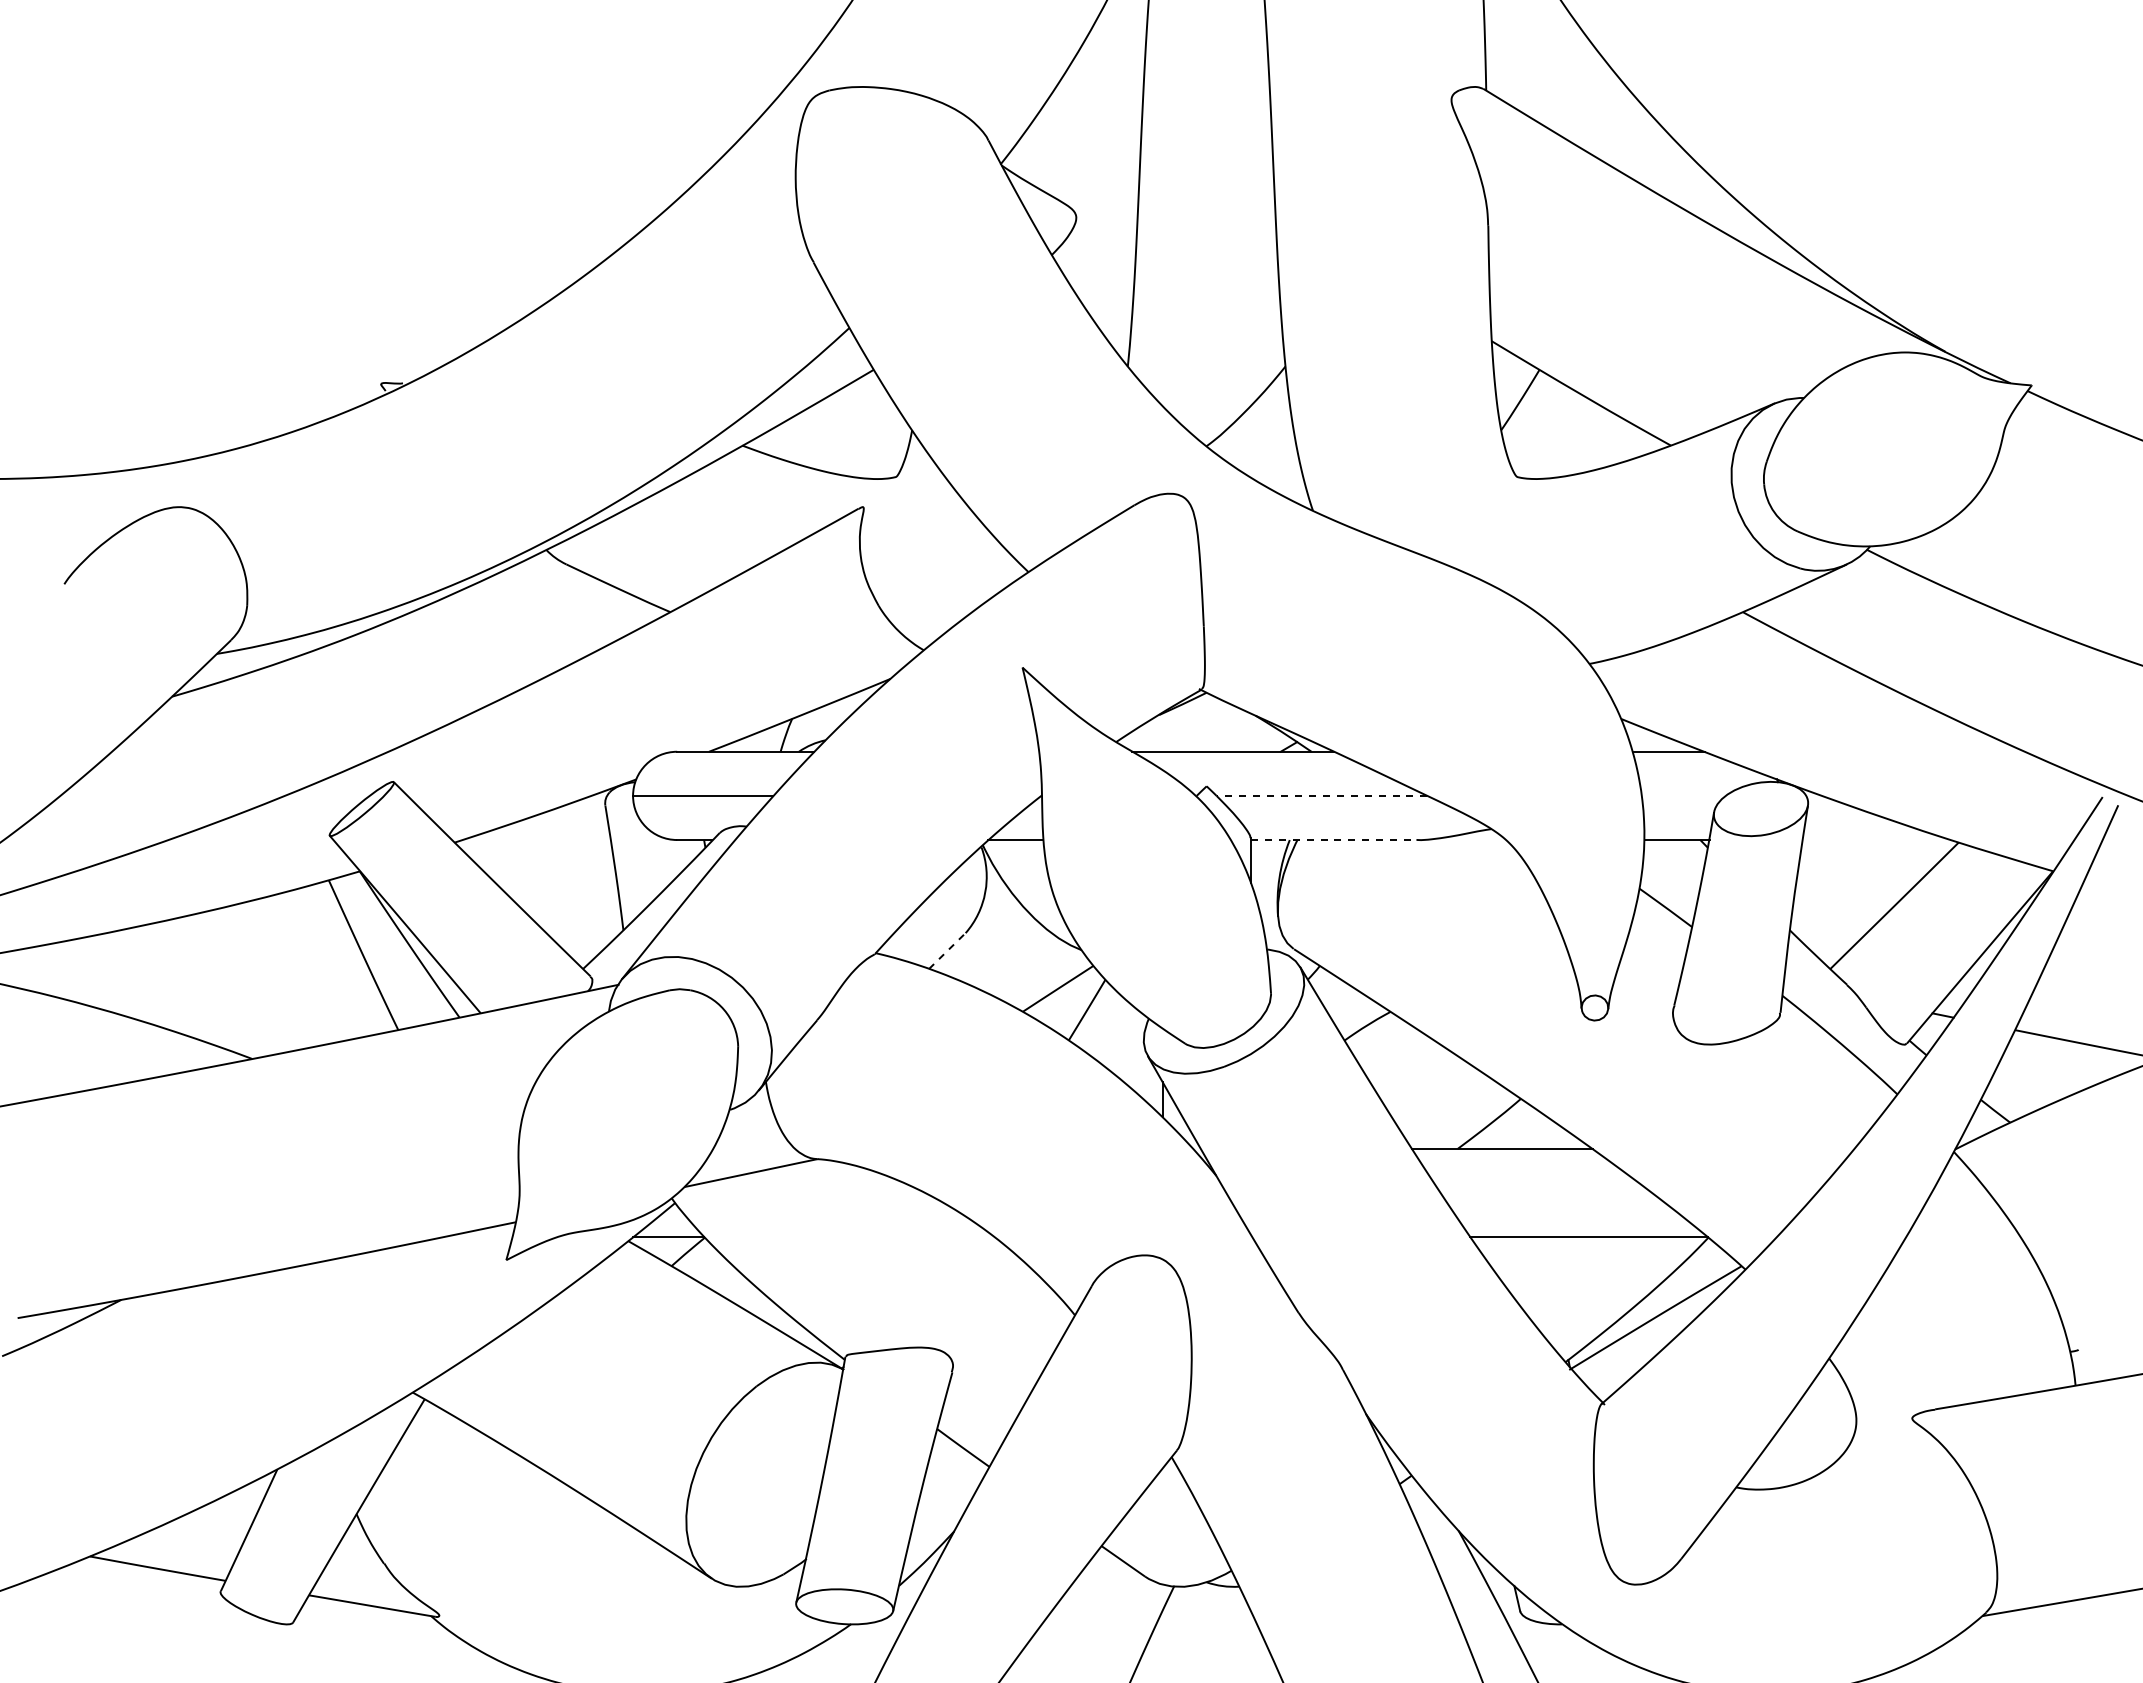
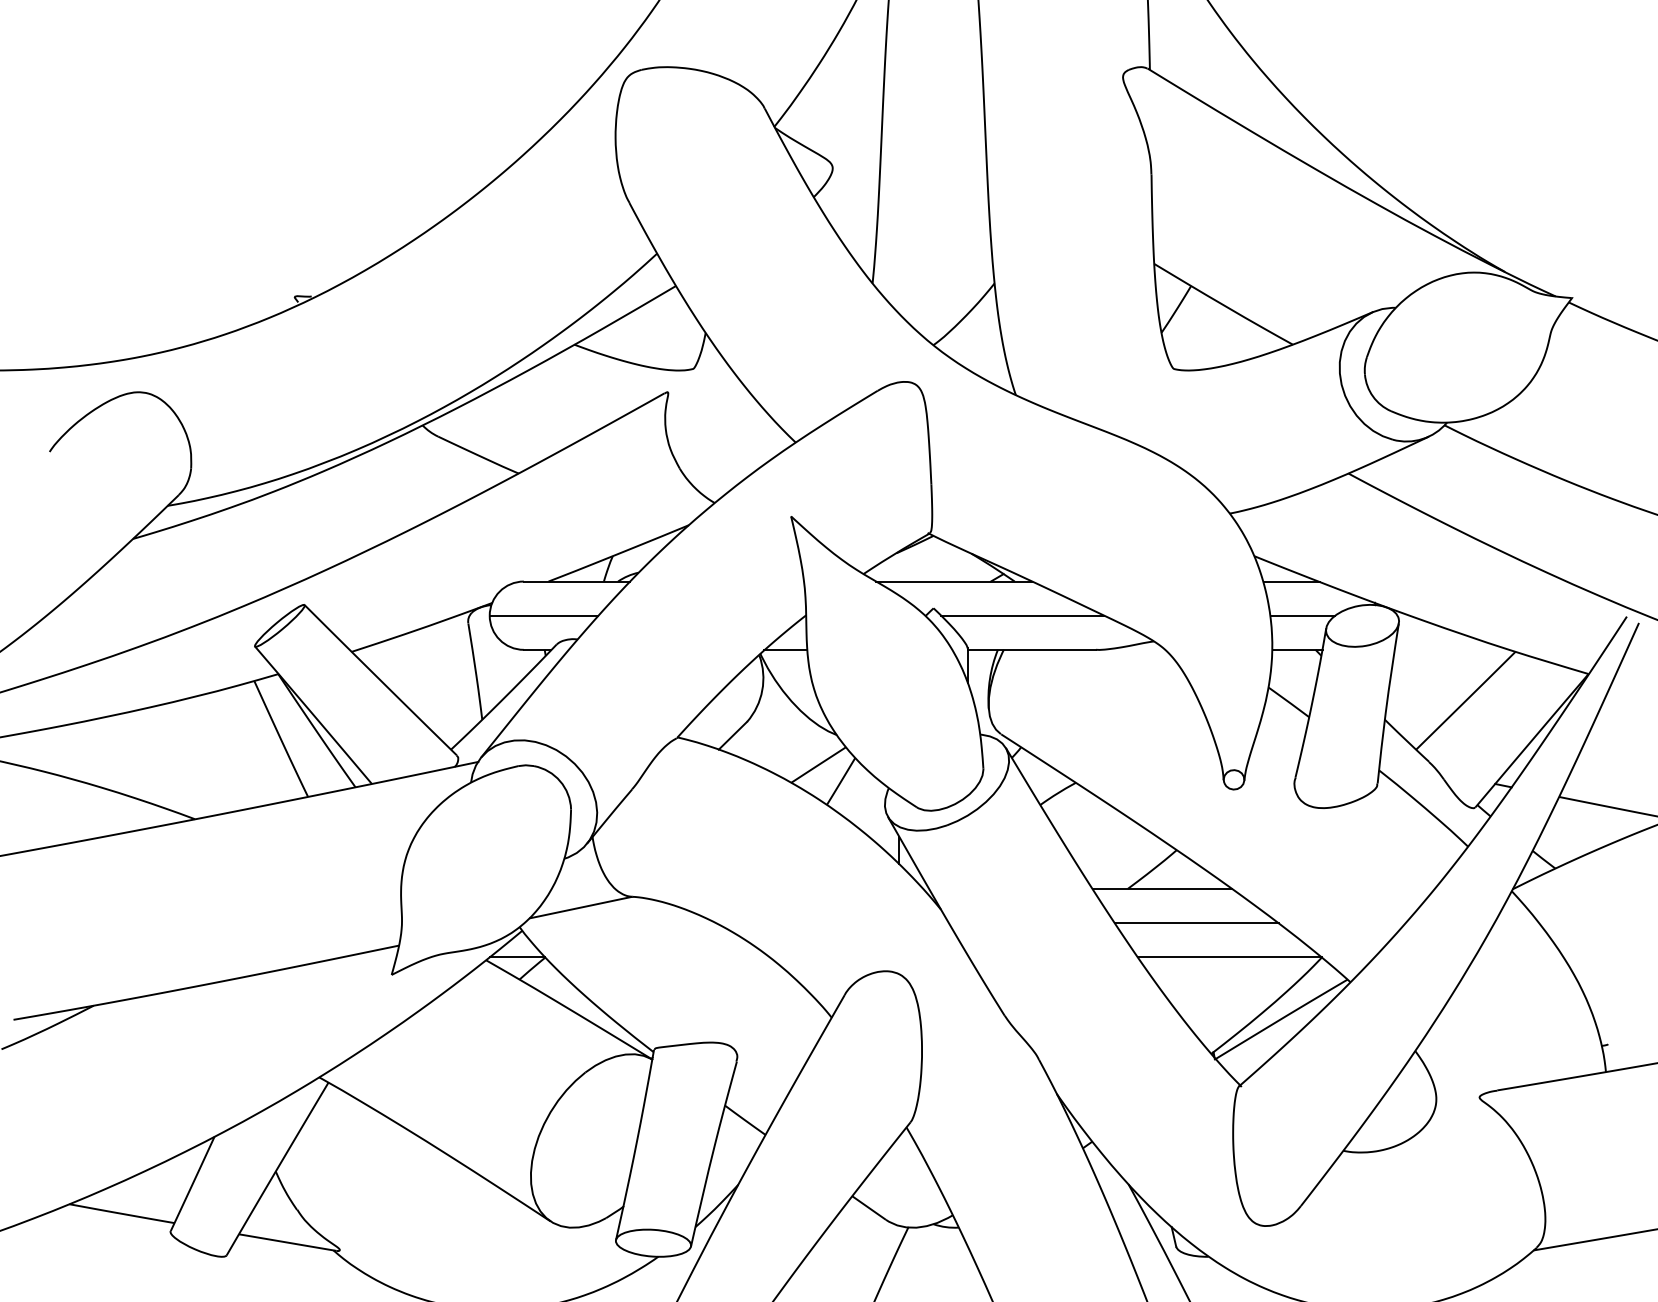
line: (1321, 795) -> (1022, 615), dashed -> solid
line: (1683, 795) -> (1302, 615), added
line: (1334, 840) -> (1032, 650), dashed -> solid
line: (947, 951) -> (733, 736), dashed -> solid
line: (1546, 1193) -> (1196, 923), added

